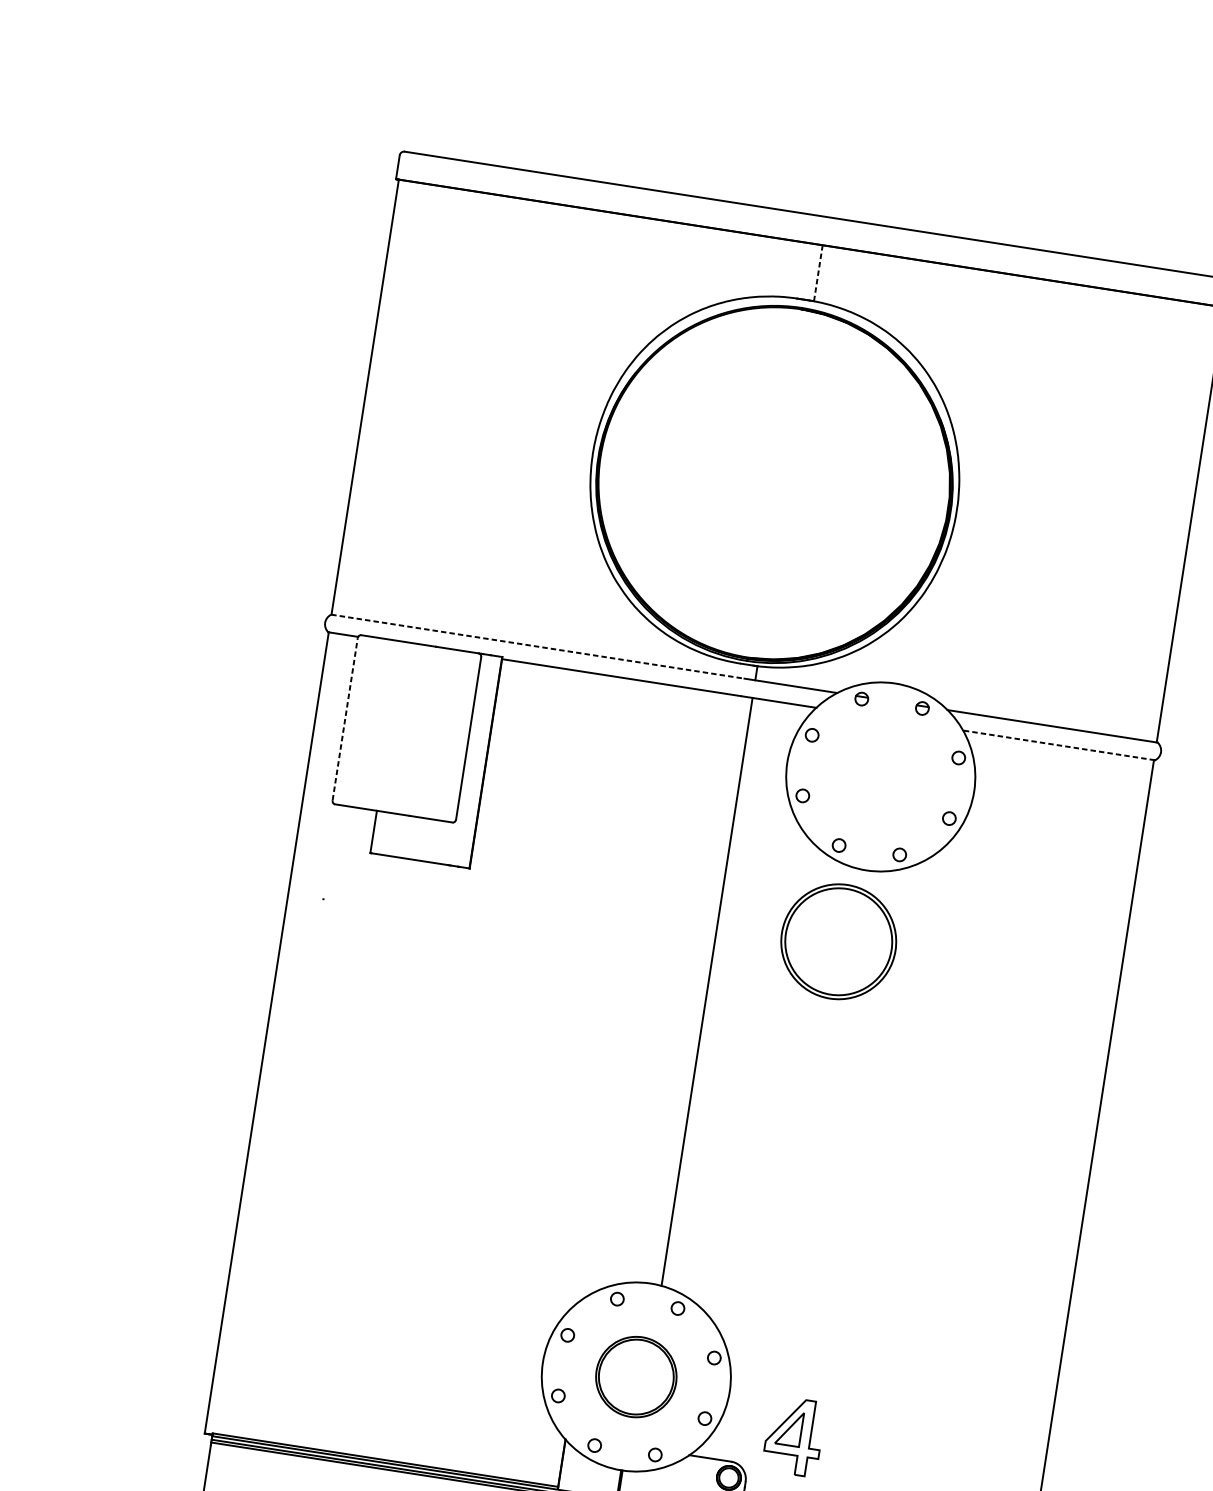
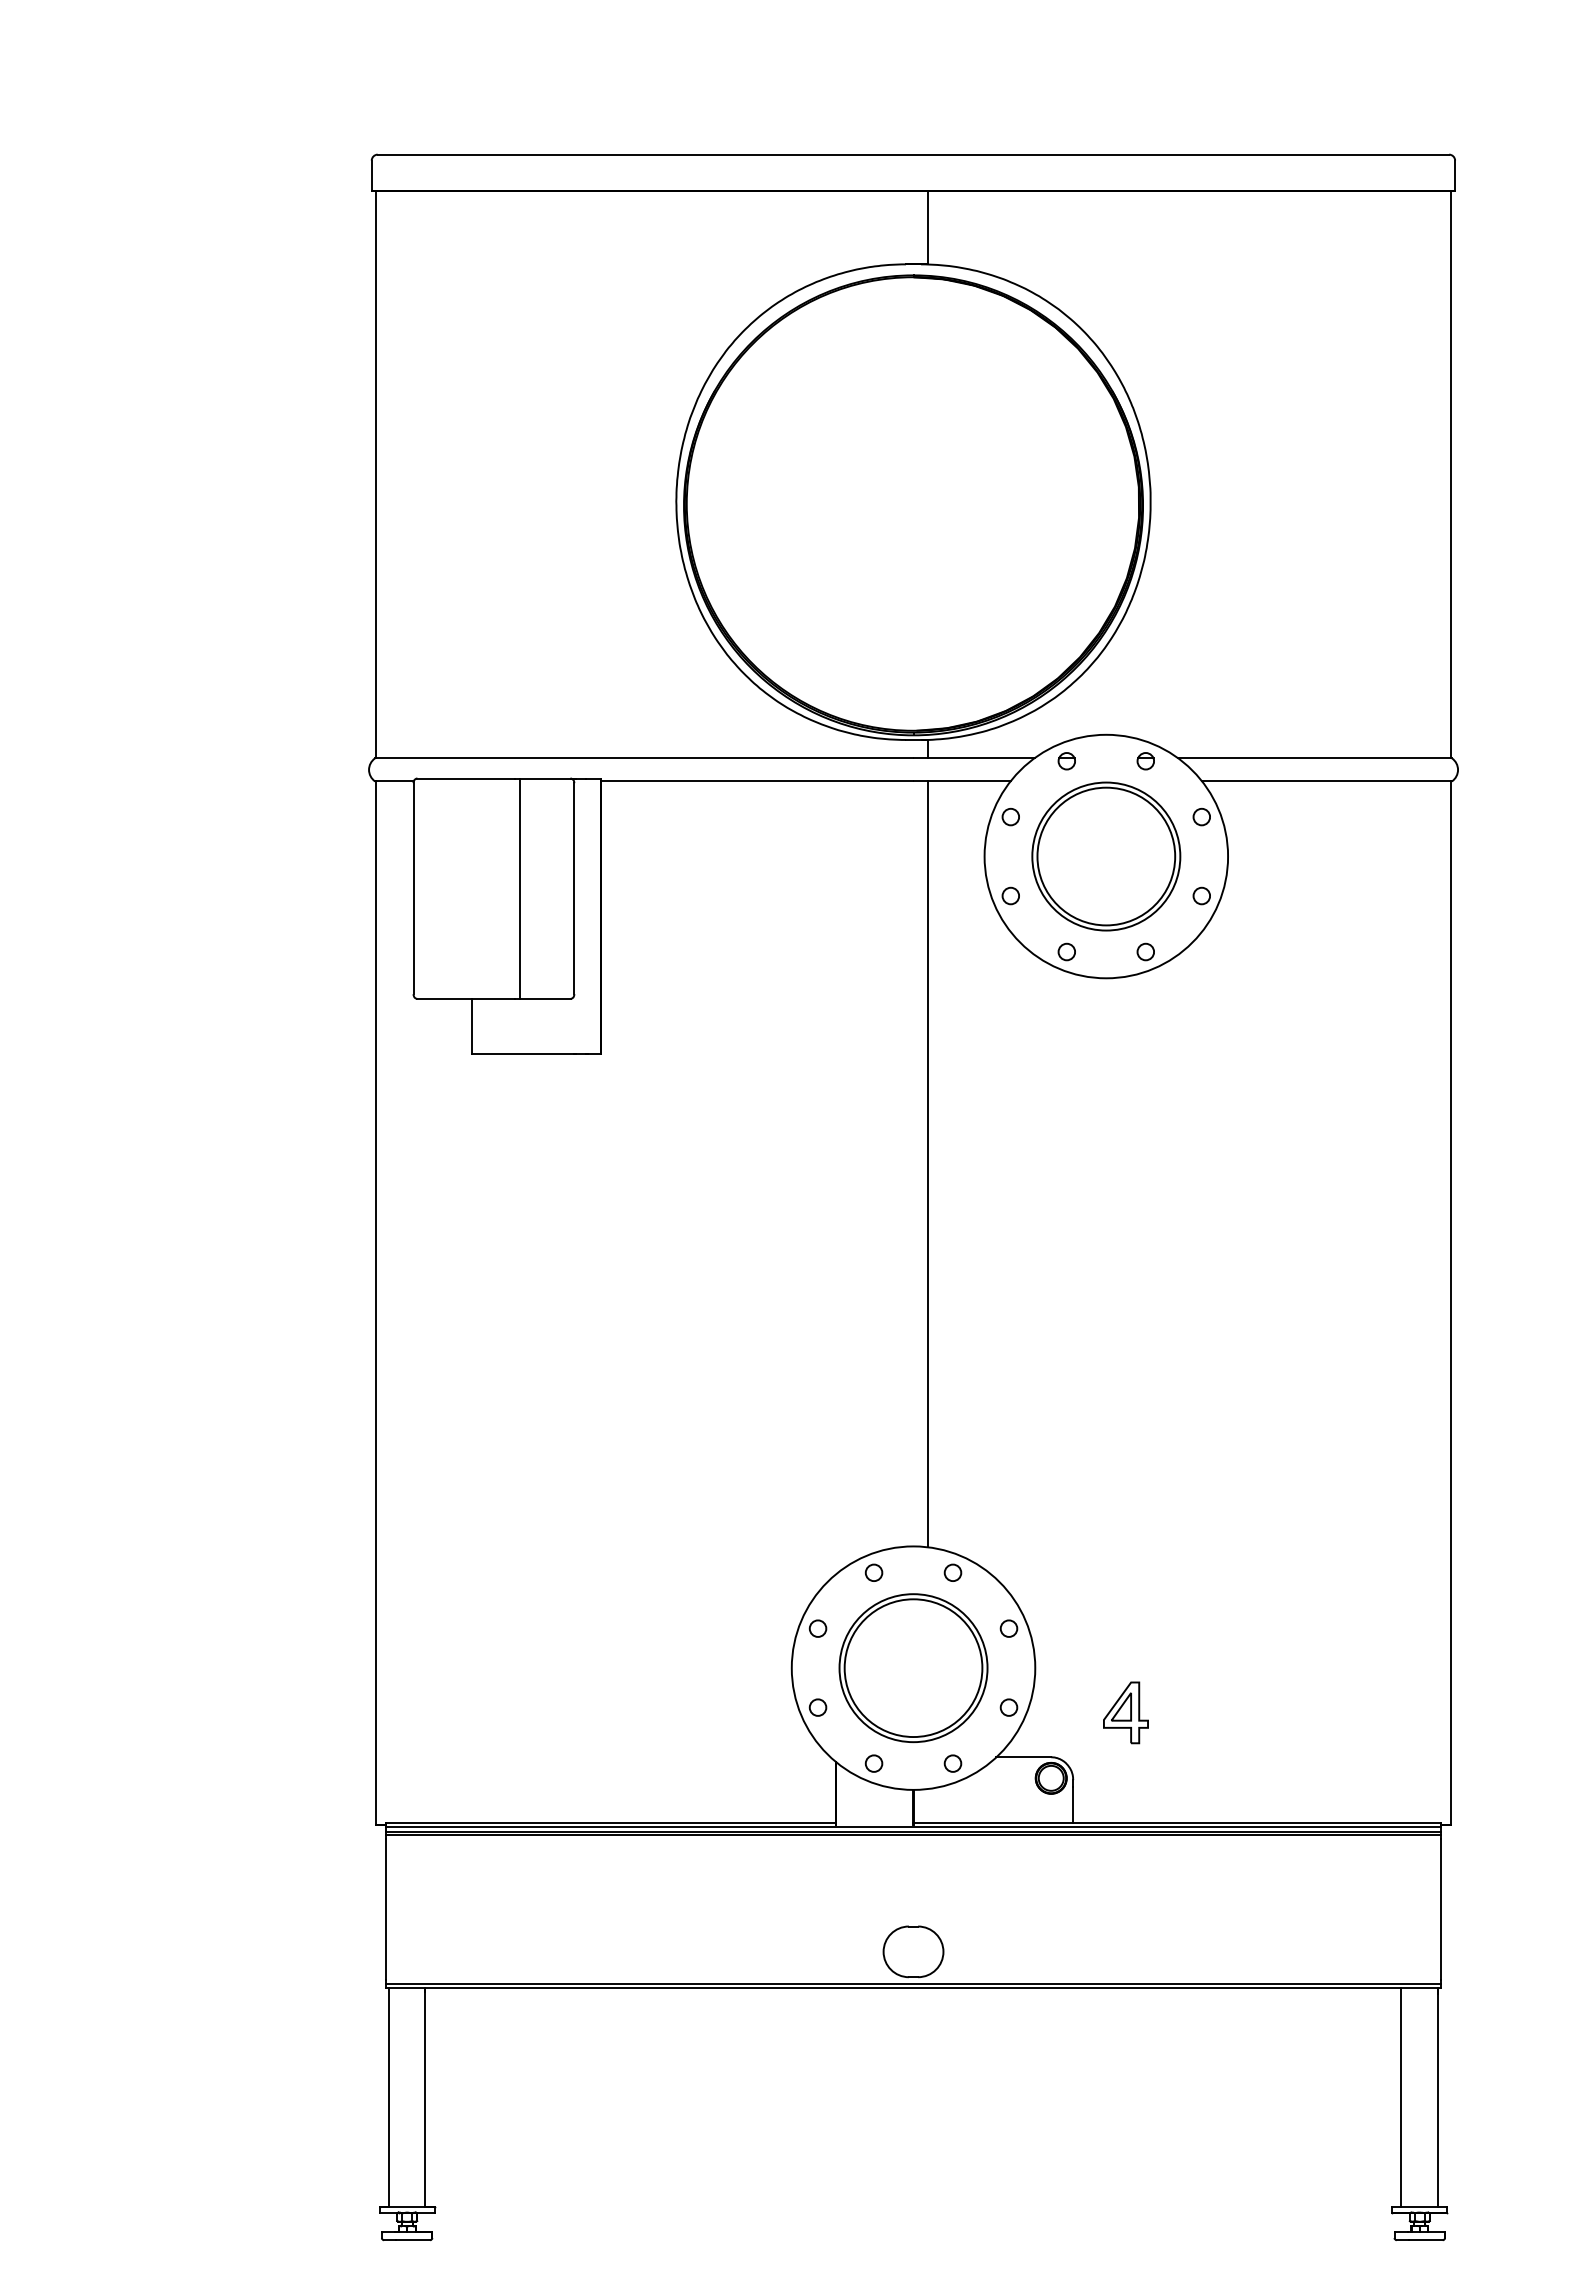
line: (818, 272) -> (927, 227), dashed -> solid
line: (537, 646) -> (643, 758), dashed -> solid
line: (345, 719) -> (413, 888), dashed -> solid
line: (427, 731) -> (520, 888), added
line: (1058, 745) -> (1326, 781), dashed -> solid
part: (838, 941) -> (1106, 856), moved
part: (636, 1377) -> (913, 1668), size x1.43
part: (793, 1436) -> (1125, 1712), size x0.62

